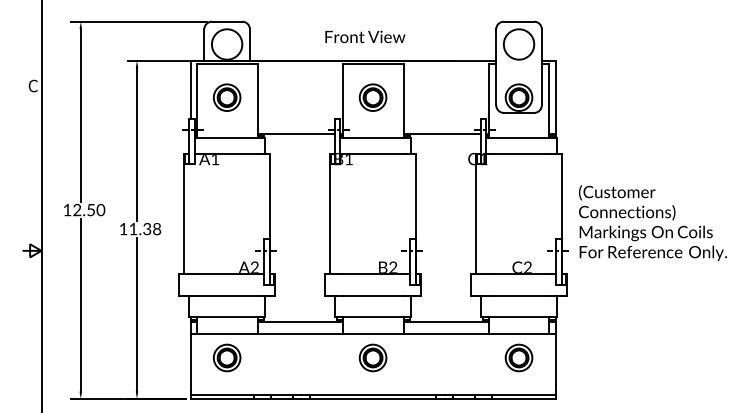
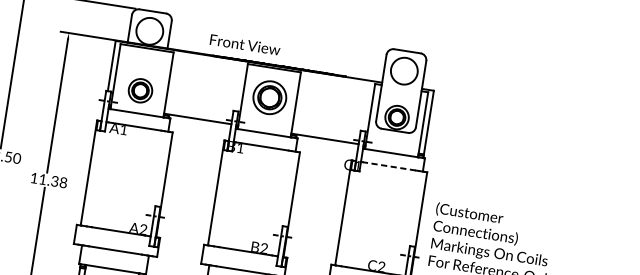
text: (365, 36) -> (245, 44), moved
part: (226, 97) -> (139, 90), moved
part: (372, 97) -> (269, 97), size x1.4
line: (518, 153) -> (388, 166), solid -> dashed

